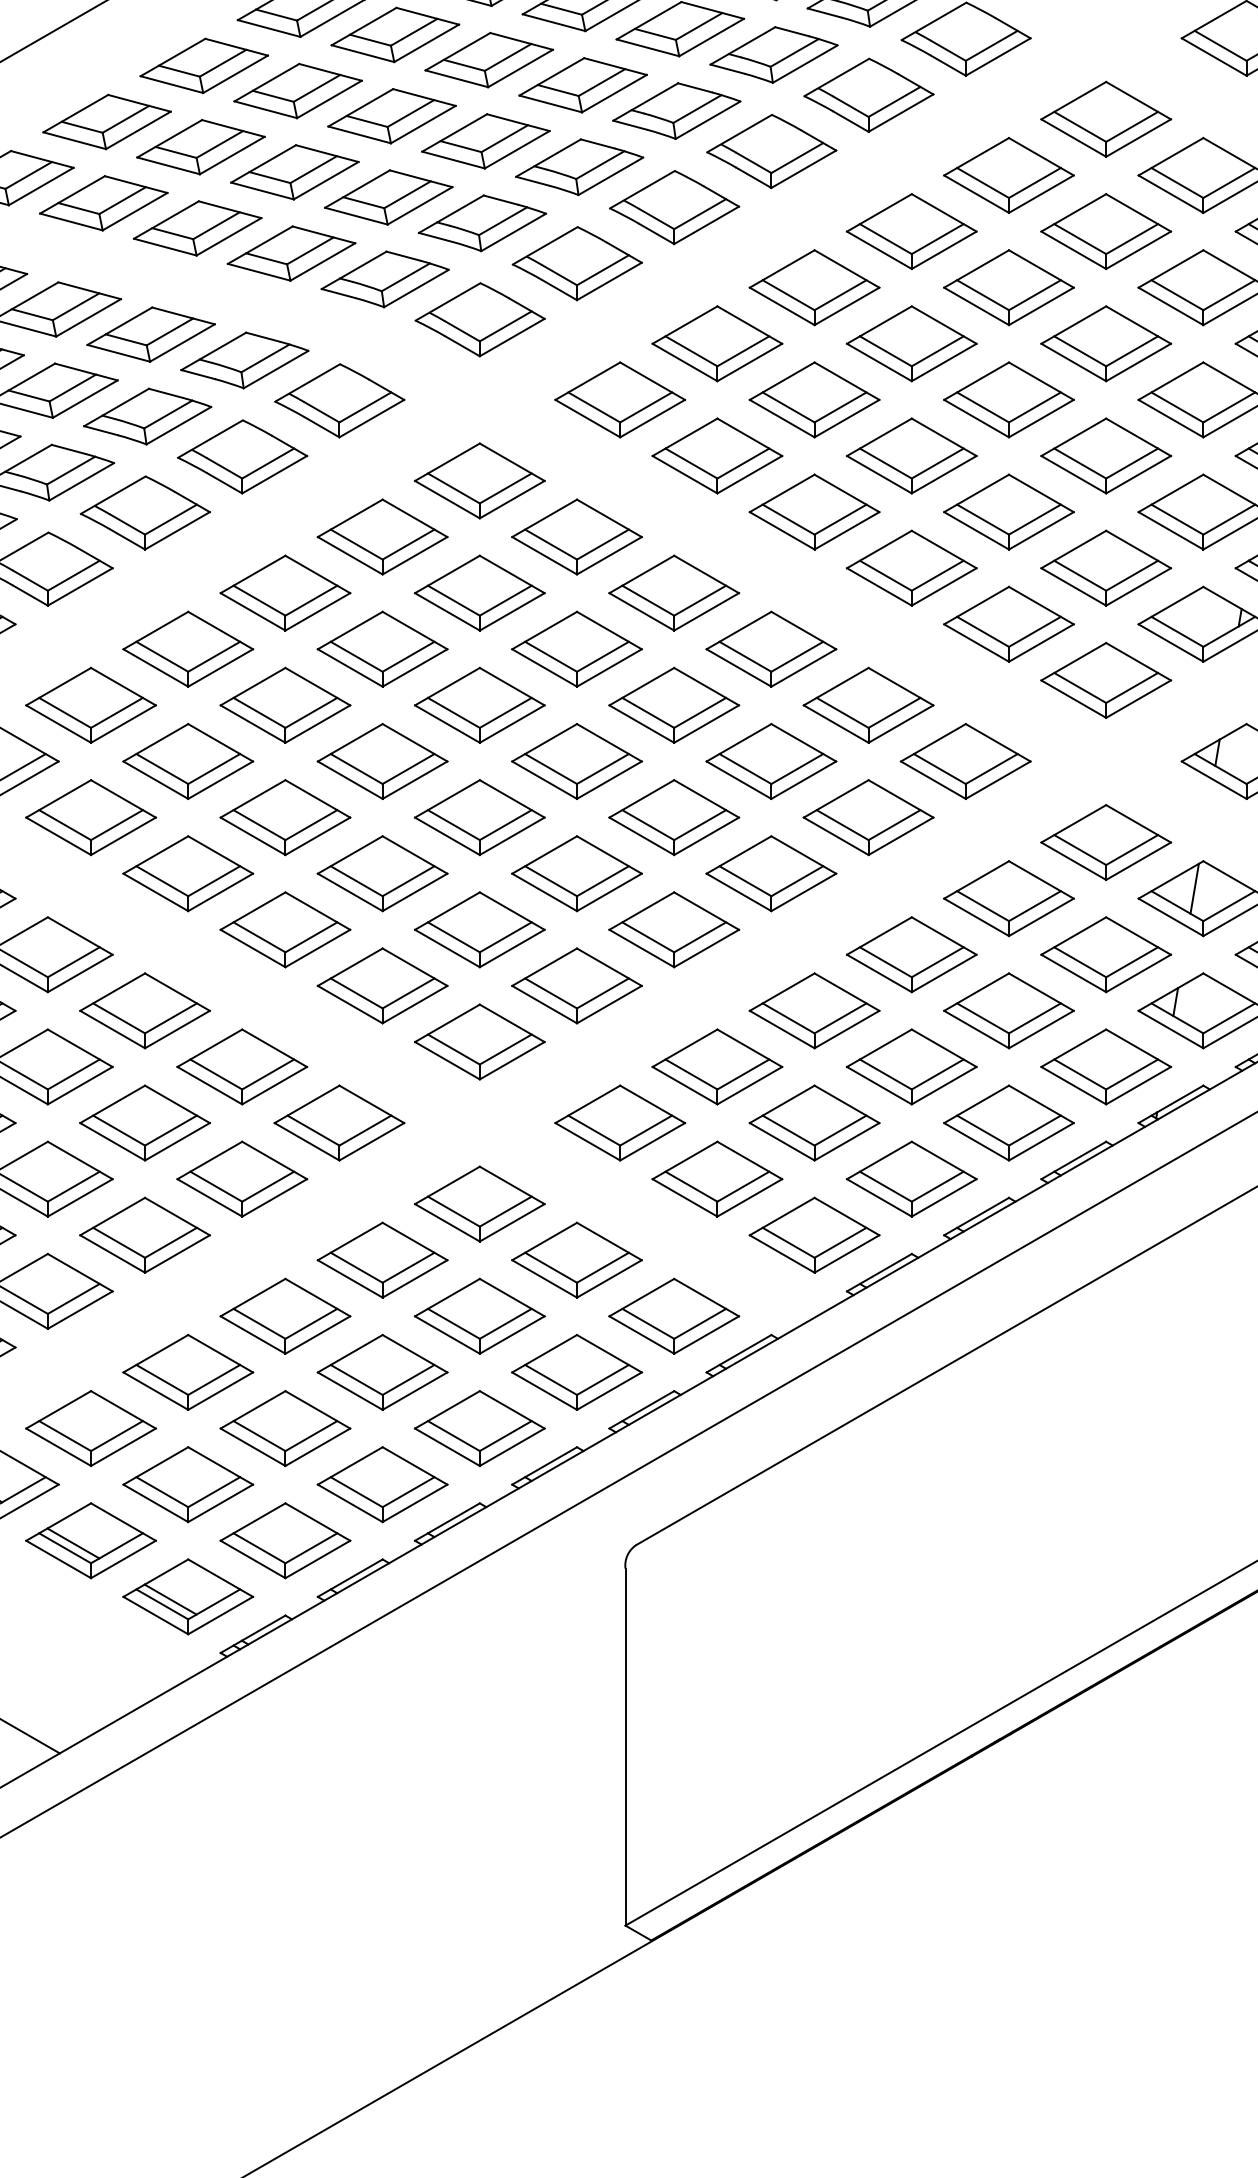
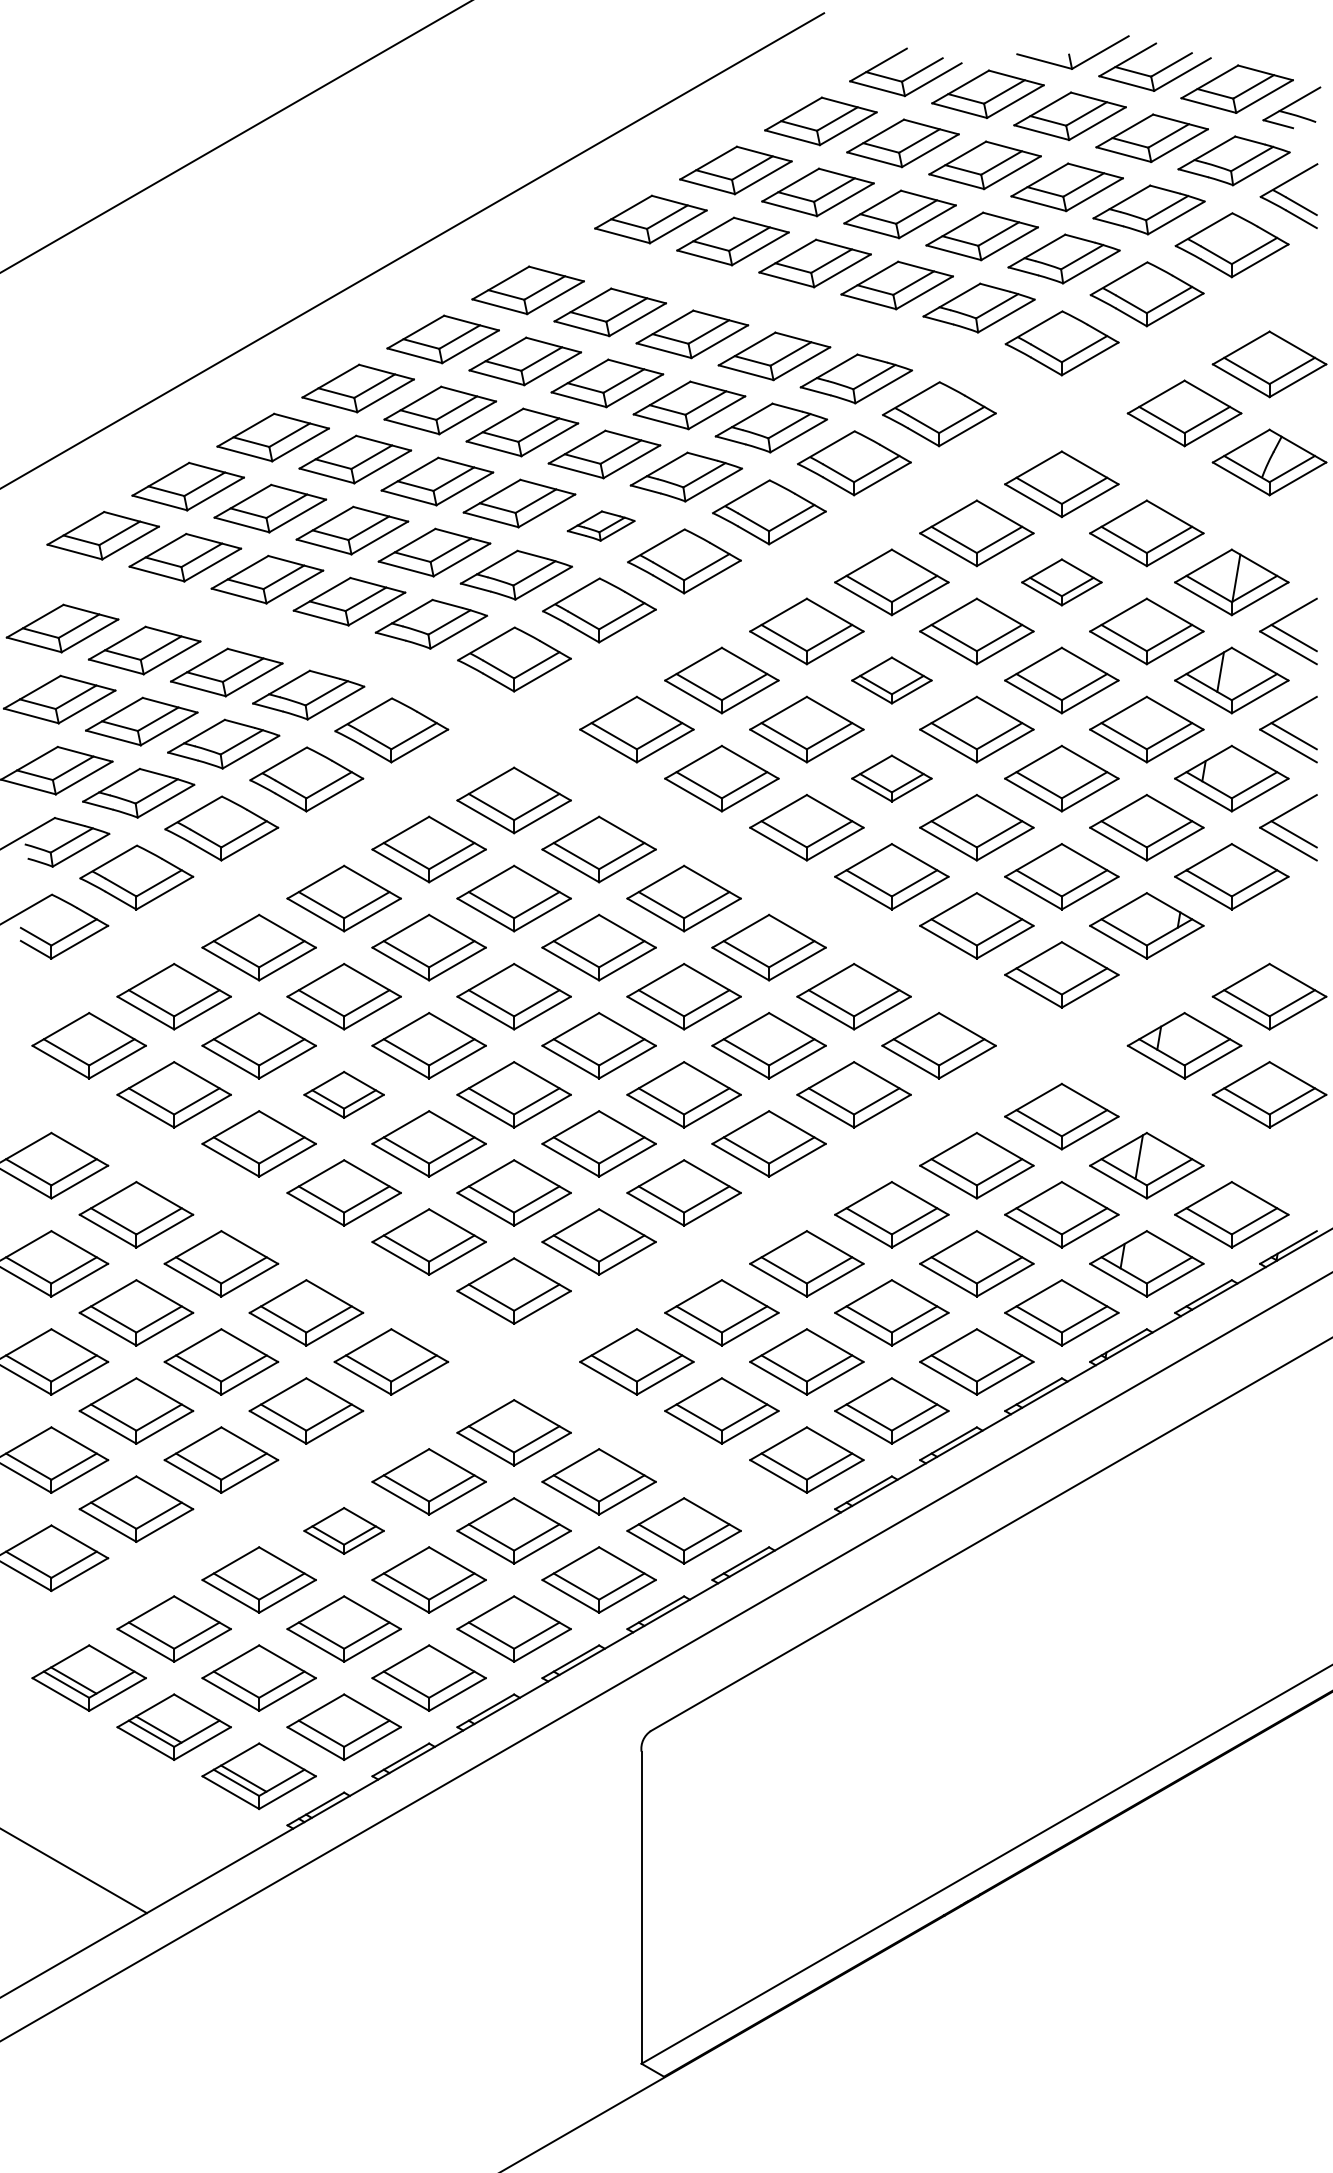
part: (578, 166) -> (600, 525), size x0.6
part: (1105, 231) -> (1061, 582), size x0.7
part: (911, 343) -> (891, 680), size x0.7
part: (911, 455) -> (891, 778), size x0.7
part: (284, 817) -> (343, 1094), size x0.7
part: (284, 1315) -> (343, 1530), size x0.7

